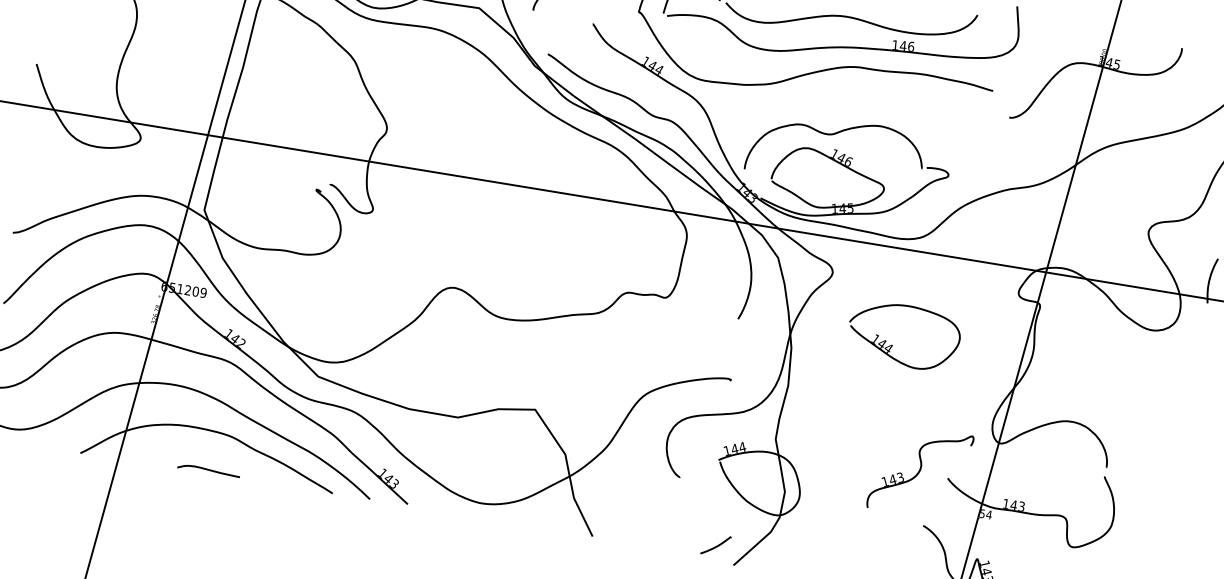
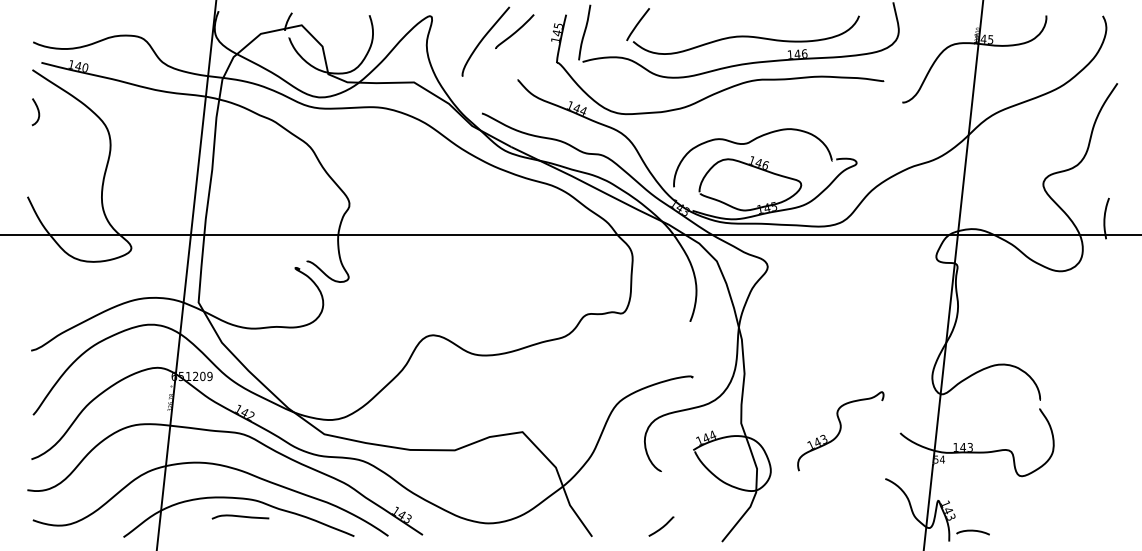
part: (892, 345) -> (831, 322), removed
curve: (208, 470) -> (240, 516), moved
part: (919, 472) -> (840, 431), moved
curve: (717, 545) -> (662, 526), moved

